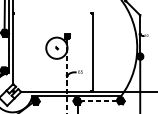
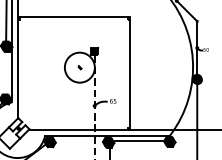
line: (52, 12) -> (73, 17), added
line: (98, 100) -> (138, 141), dashed -> solid

